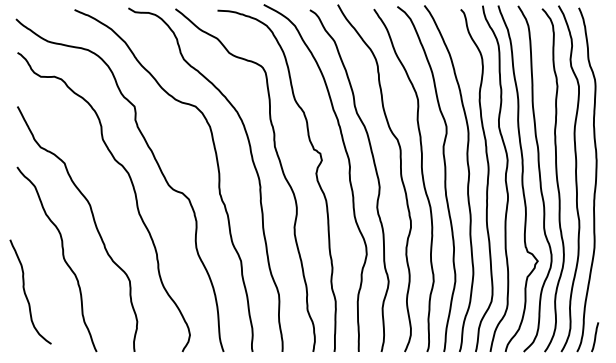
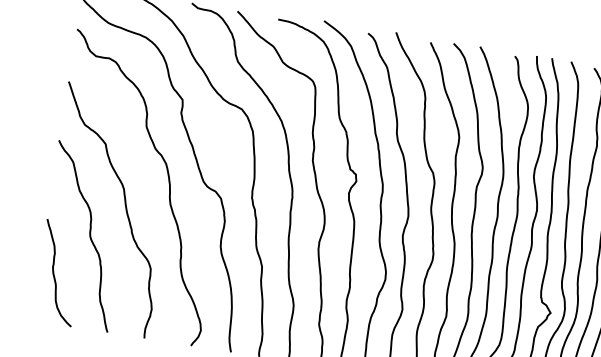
curve: (25, 291) -> (54, 271), moved

